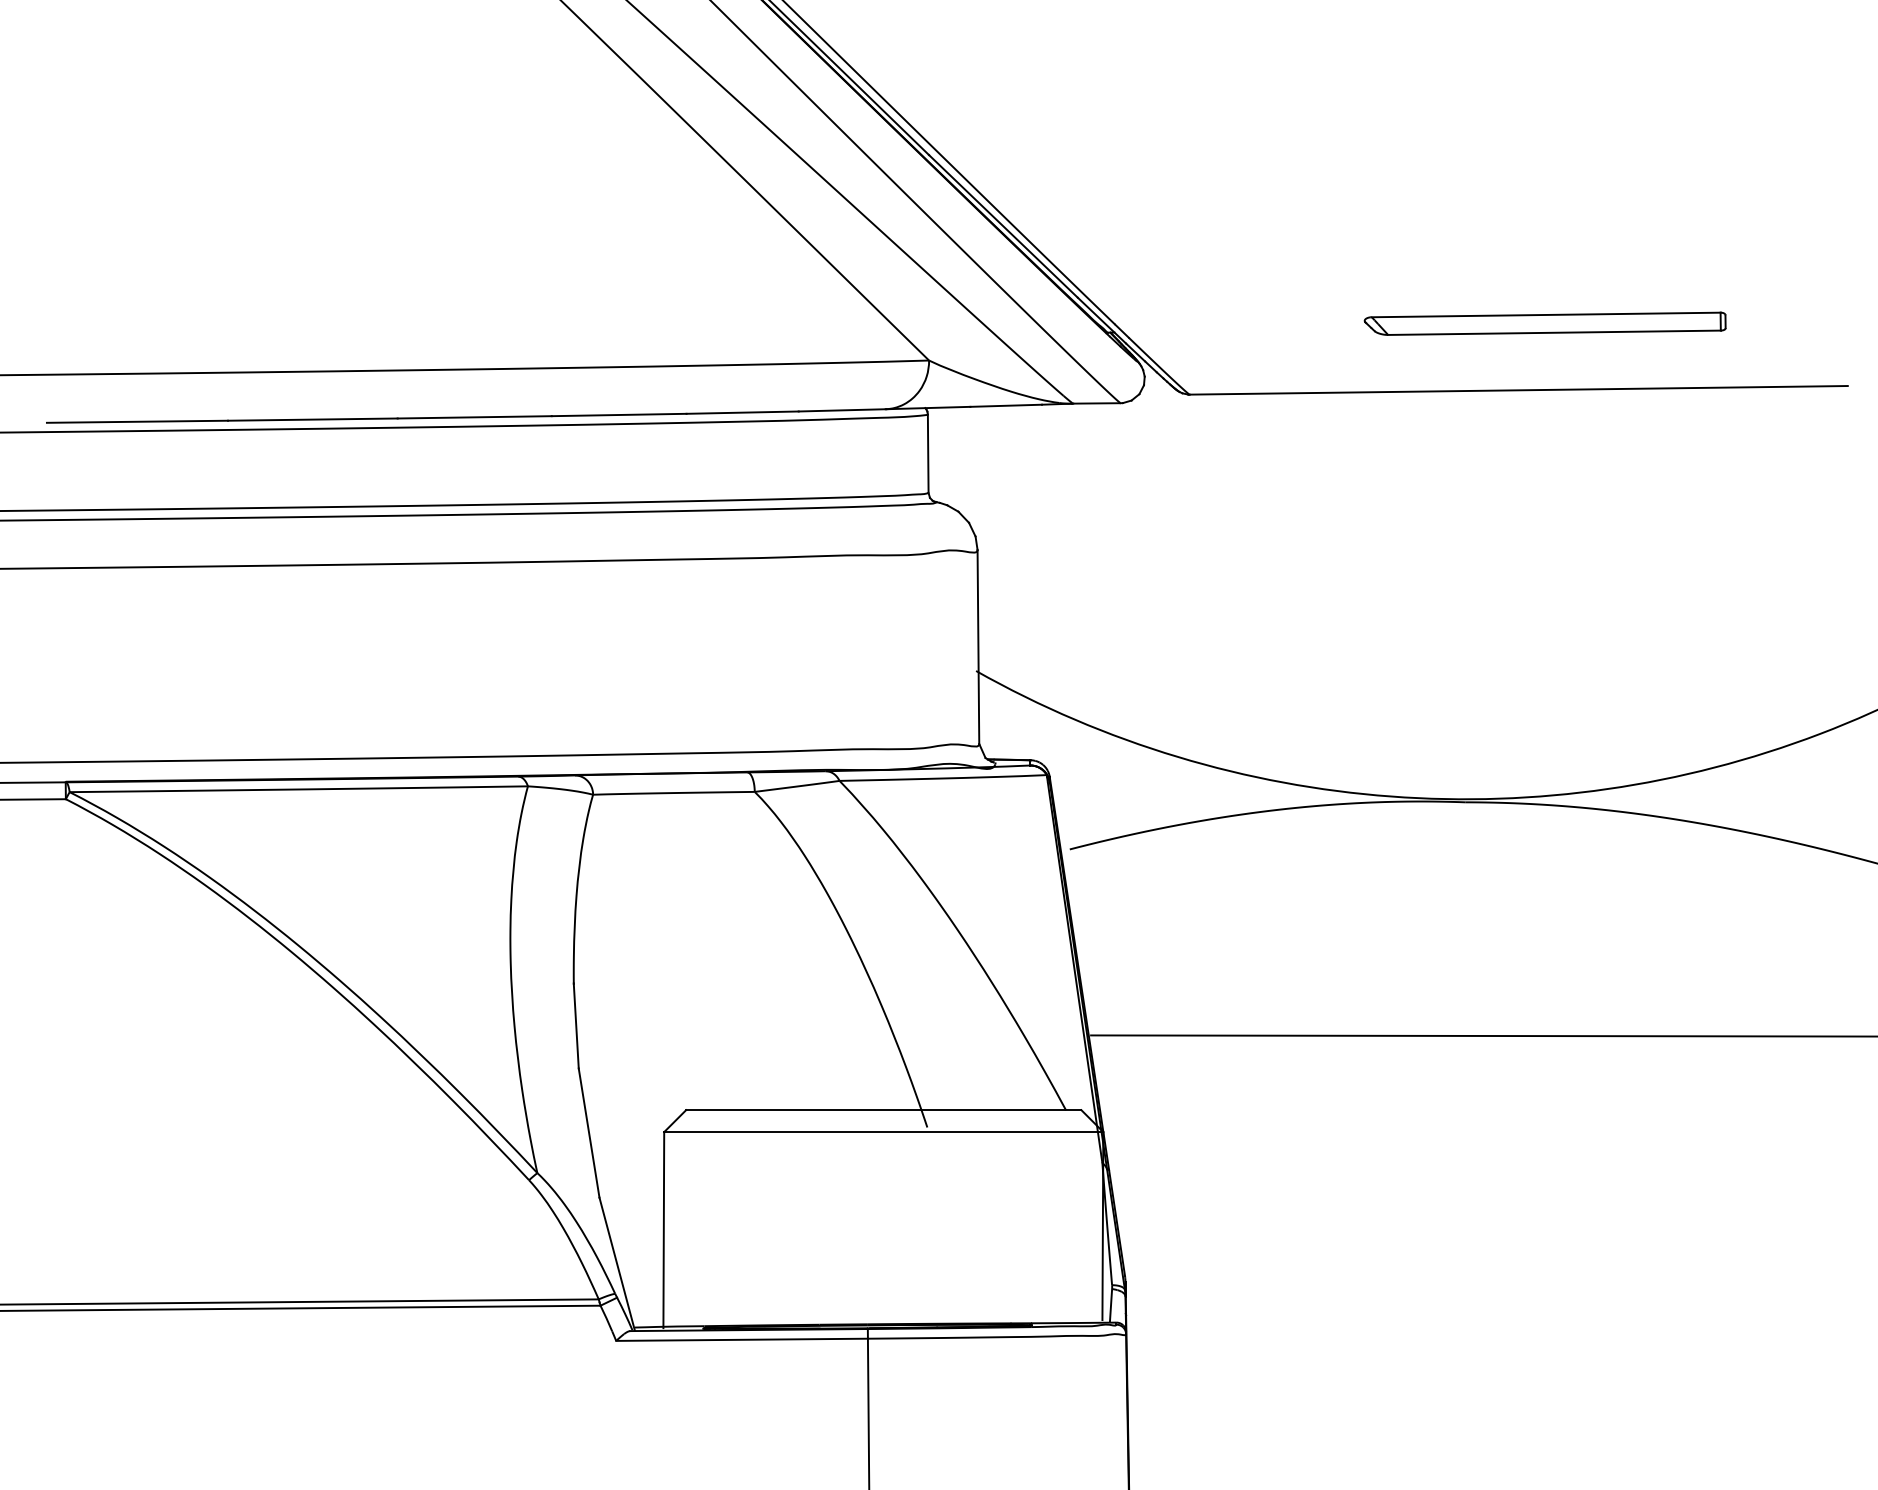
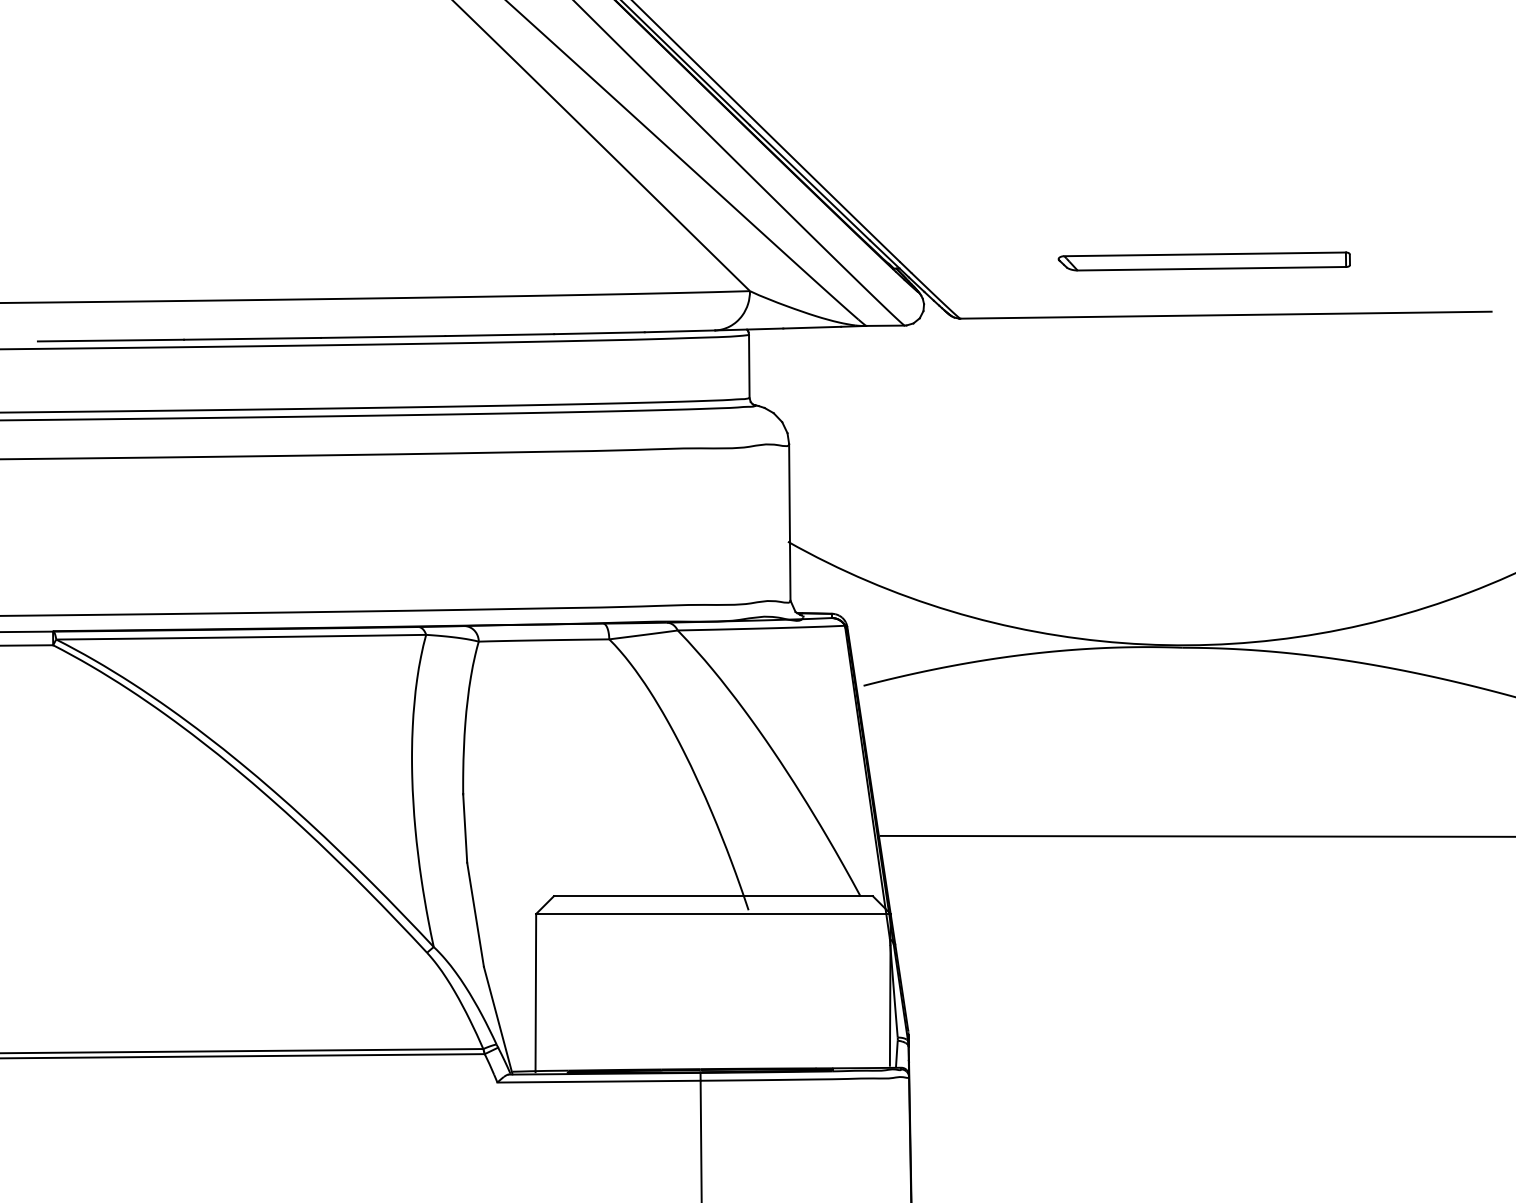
part: (1544, 323) -> (1203, 261), moved

